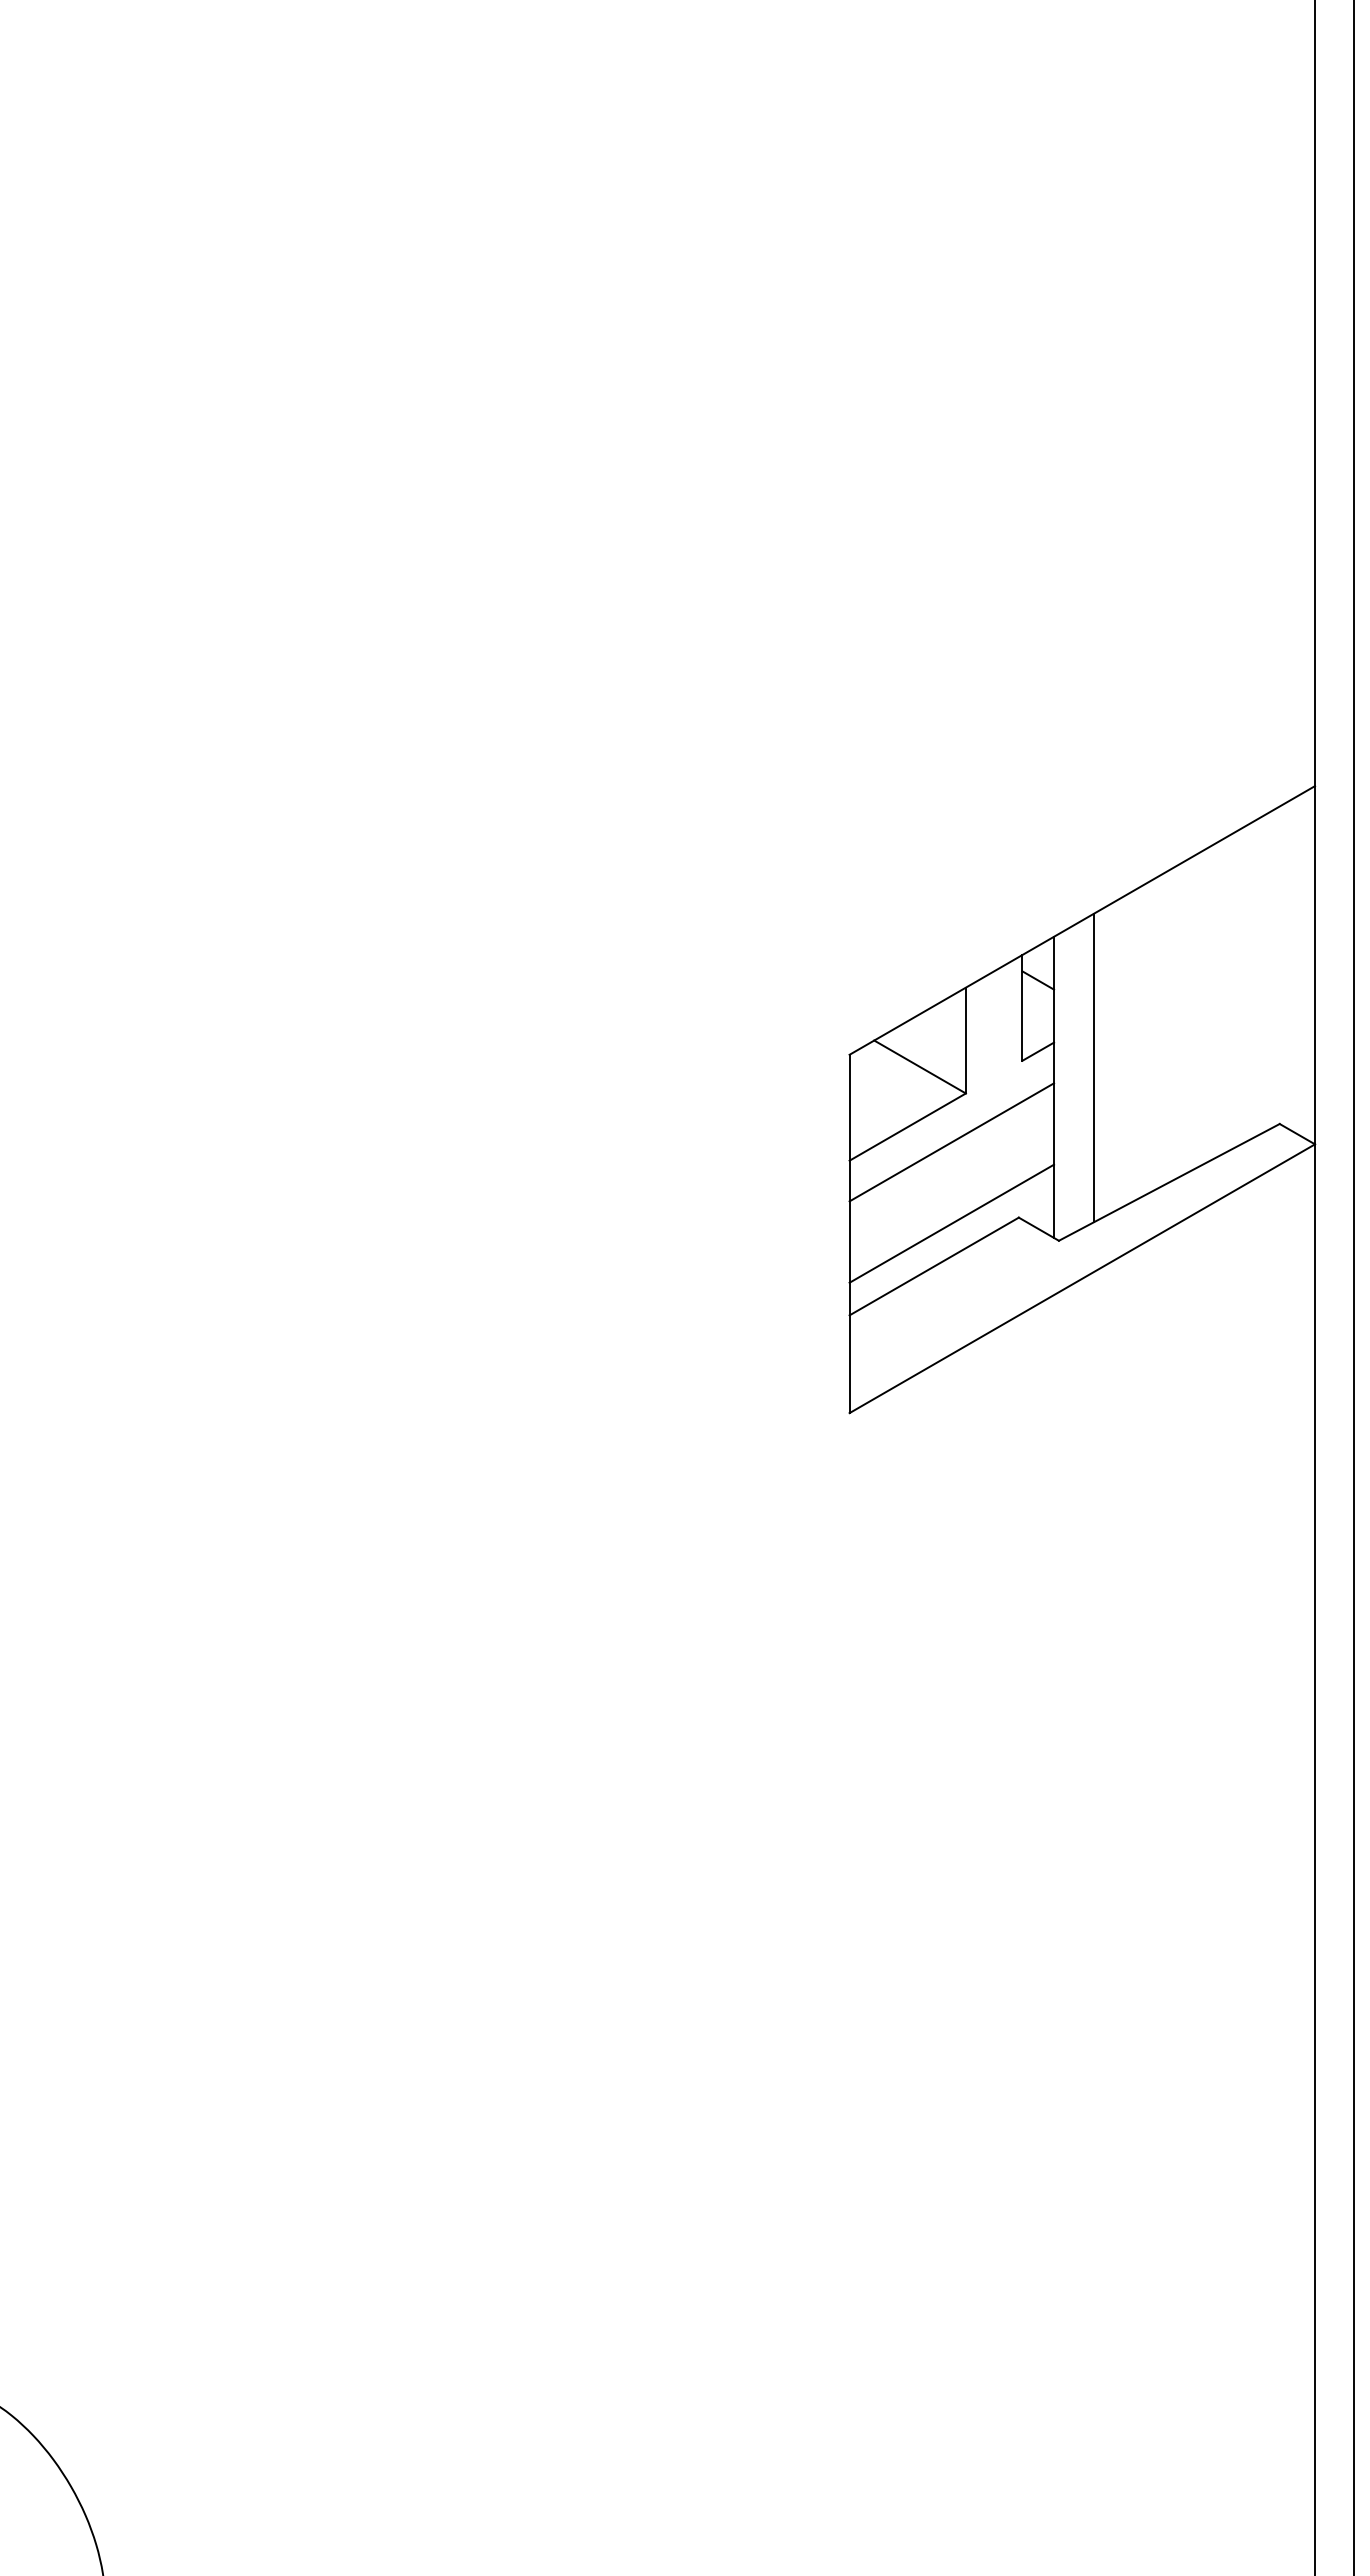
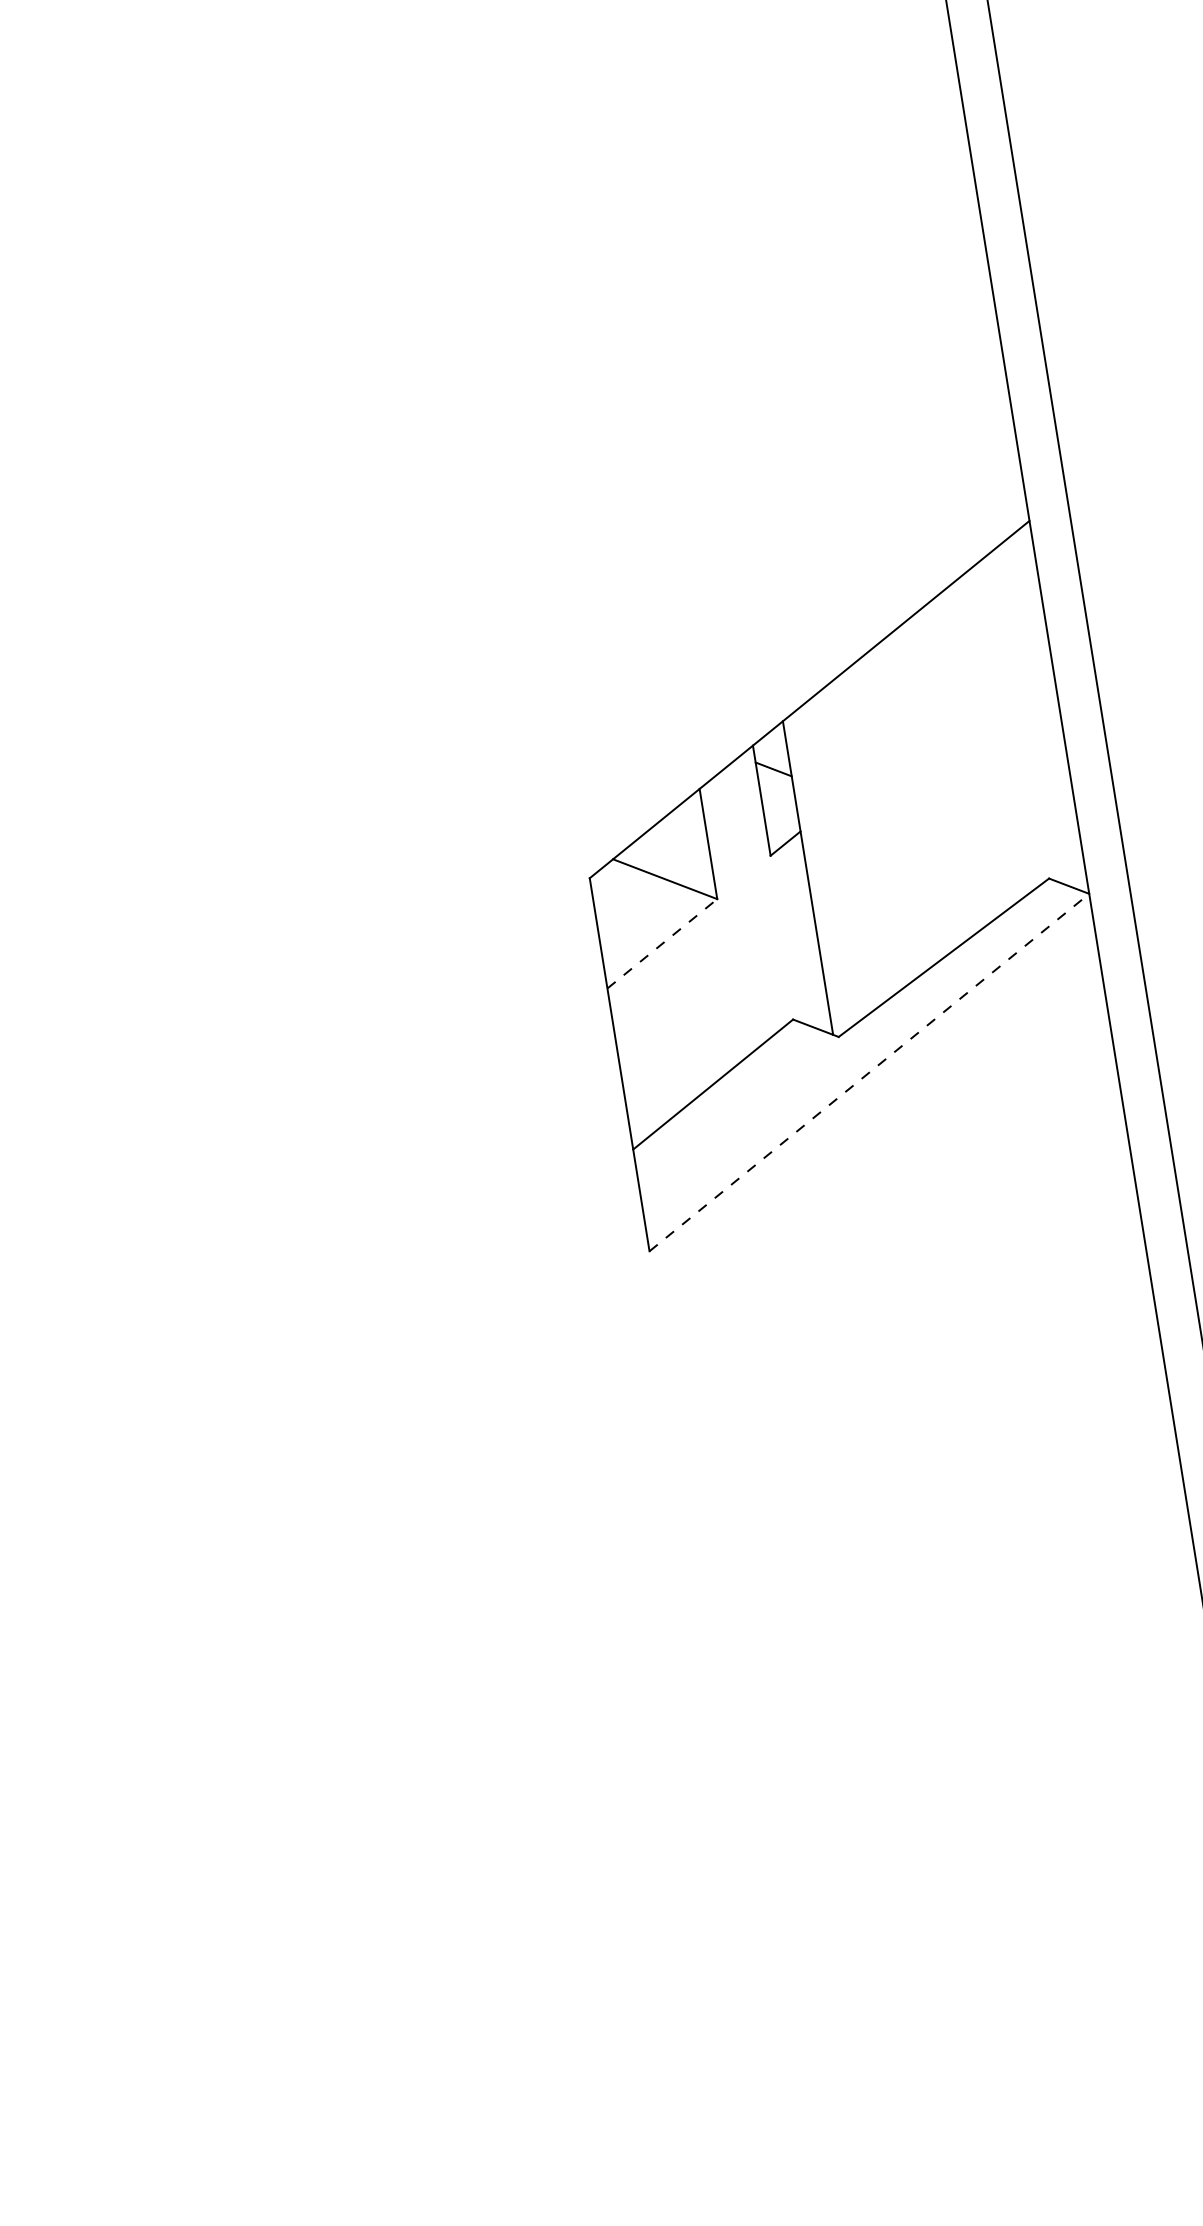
line: (1094, 1067) -> (846, 850), removed
line: (908, 1126) -> (663, 943), solid -> dashed
line: (951, 1142) -> (710, 952), removed
line: (951, 1223) -> (723, 1036), removed
line: (1082, 1278) -> (869, 1072), solid -> dashed

